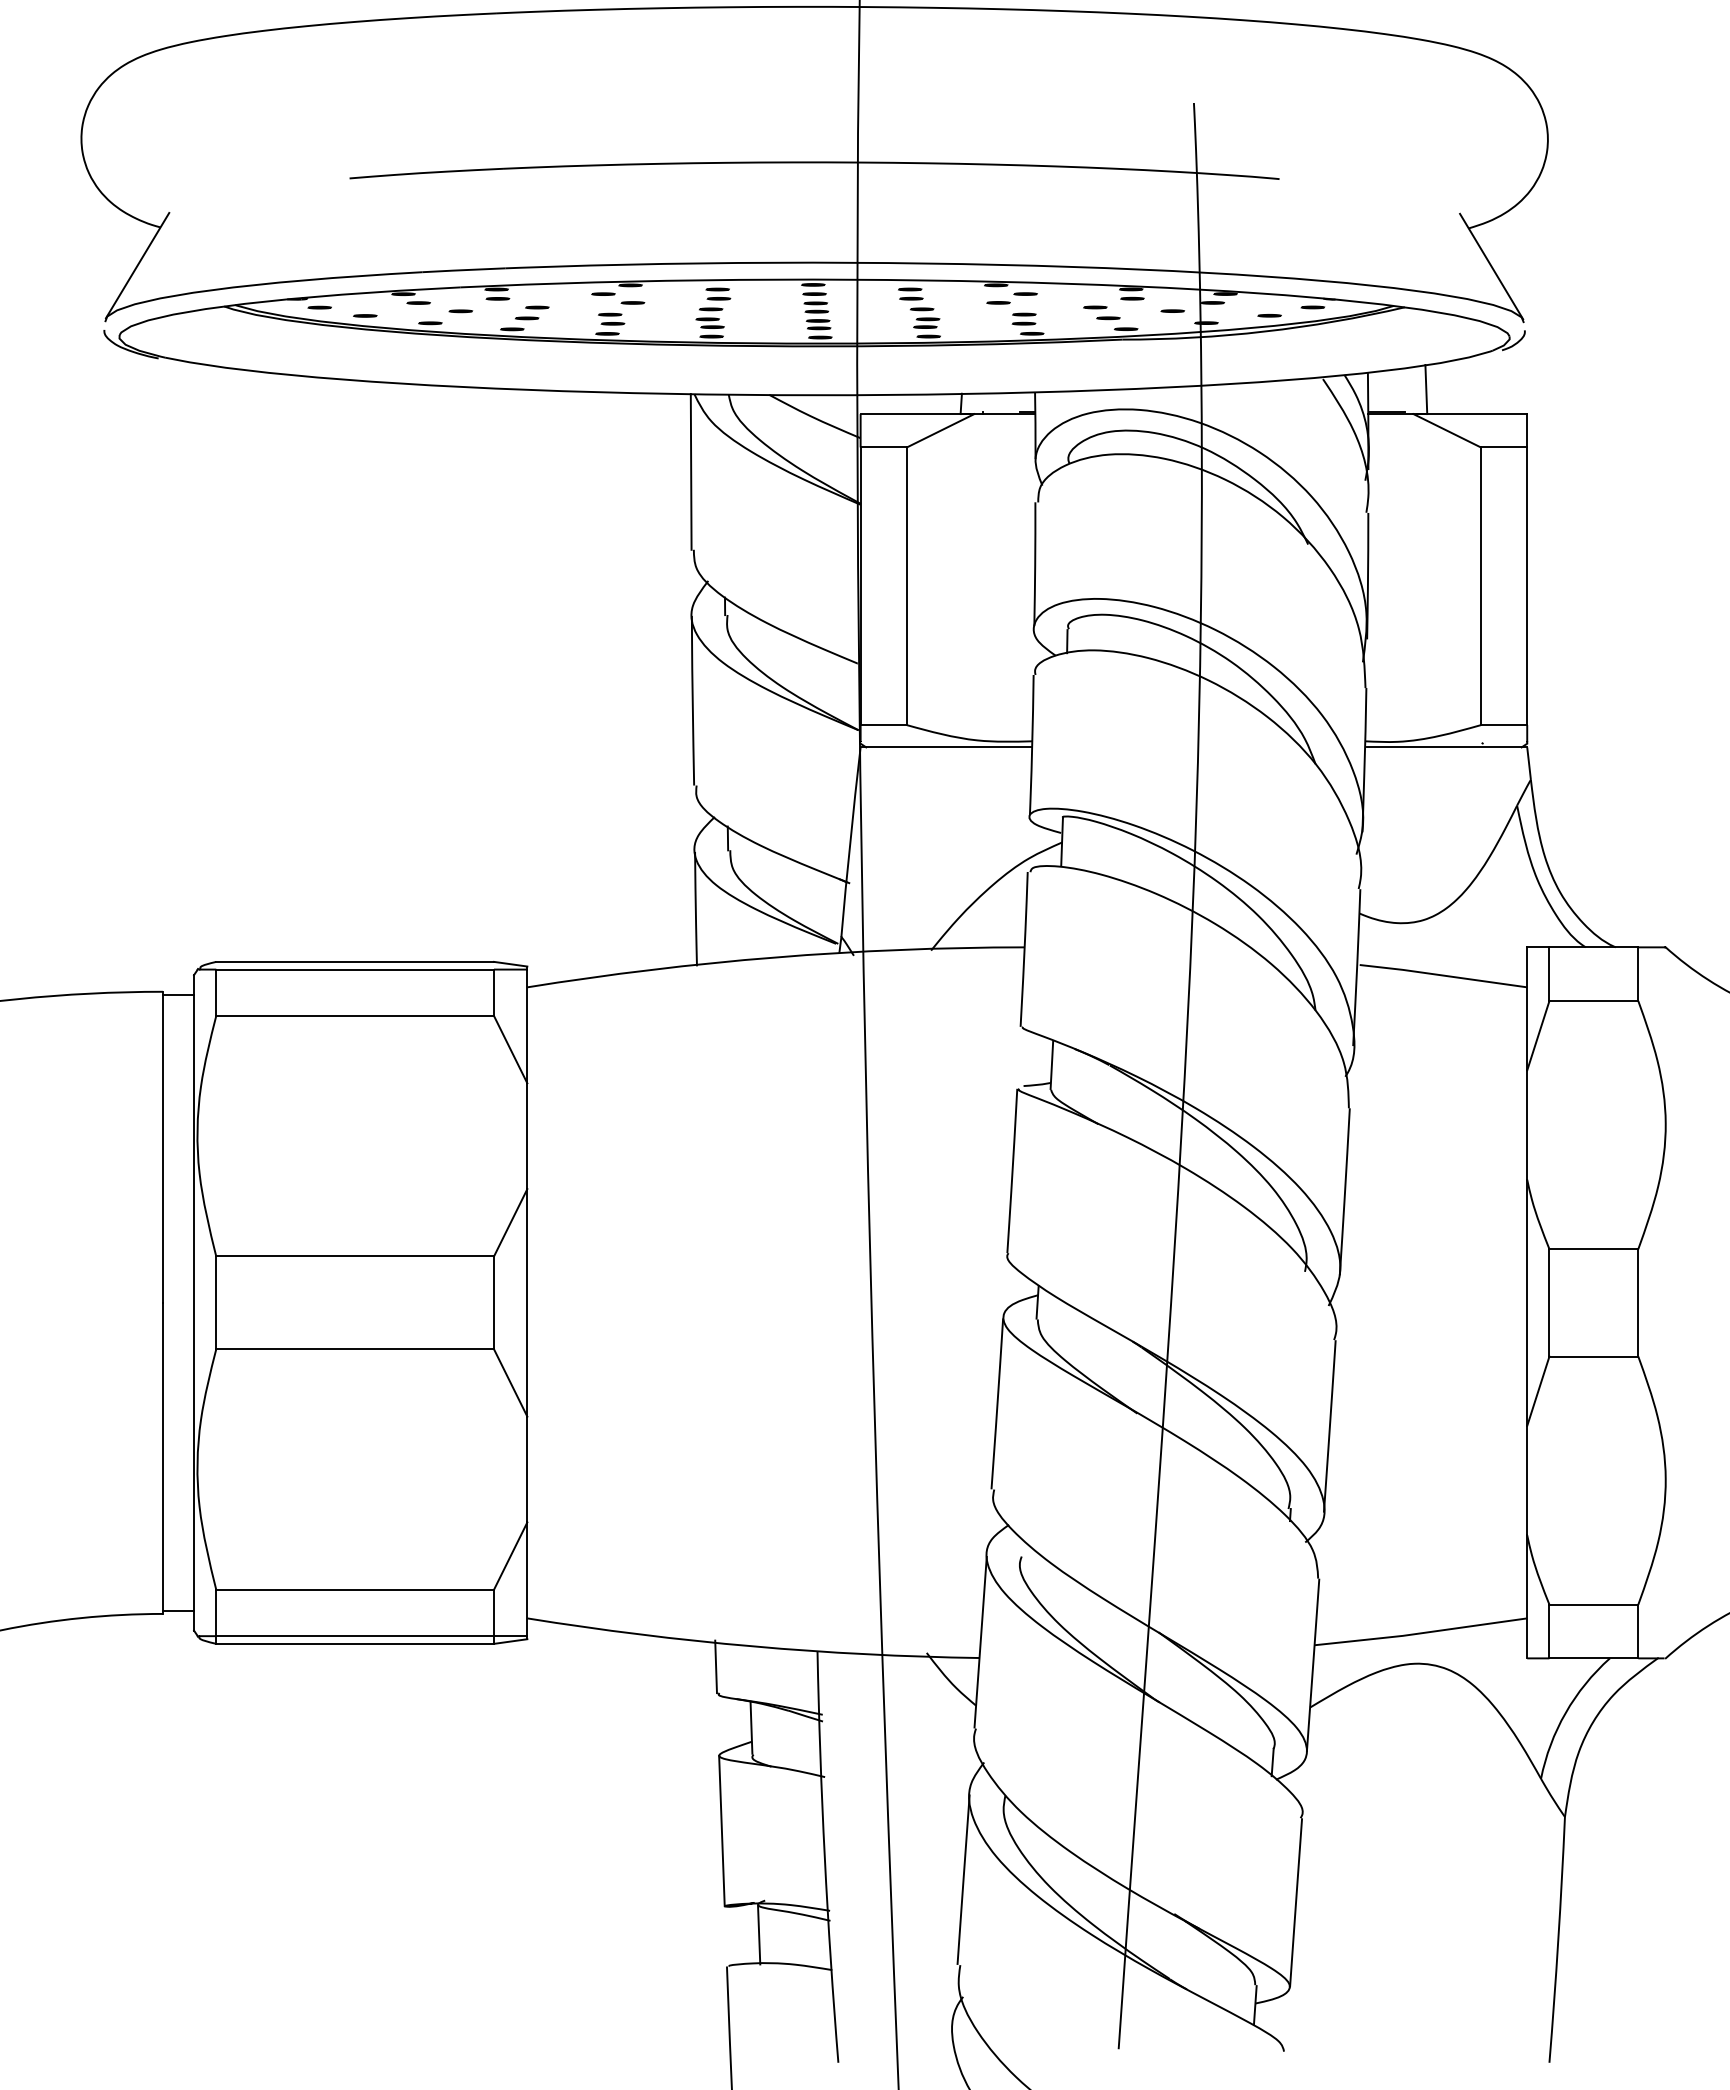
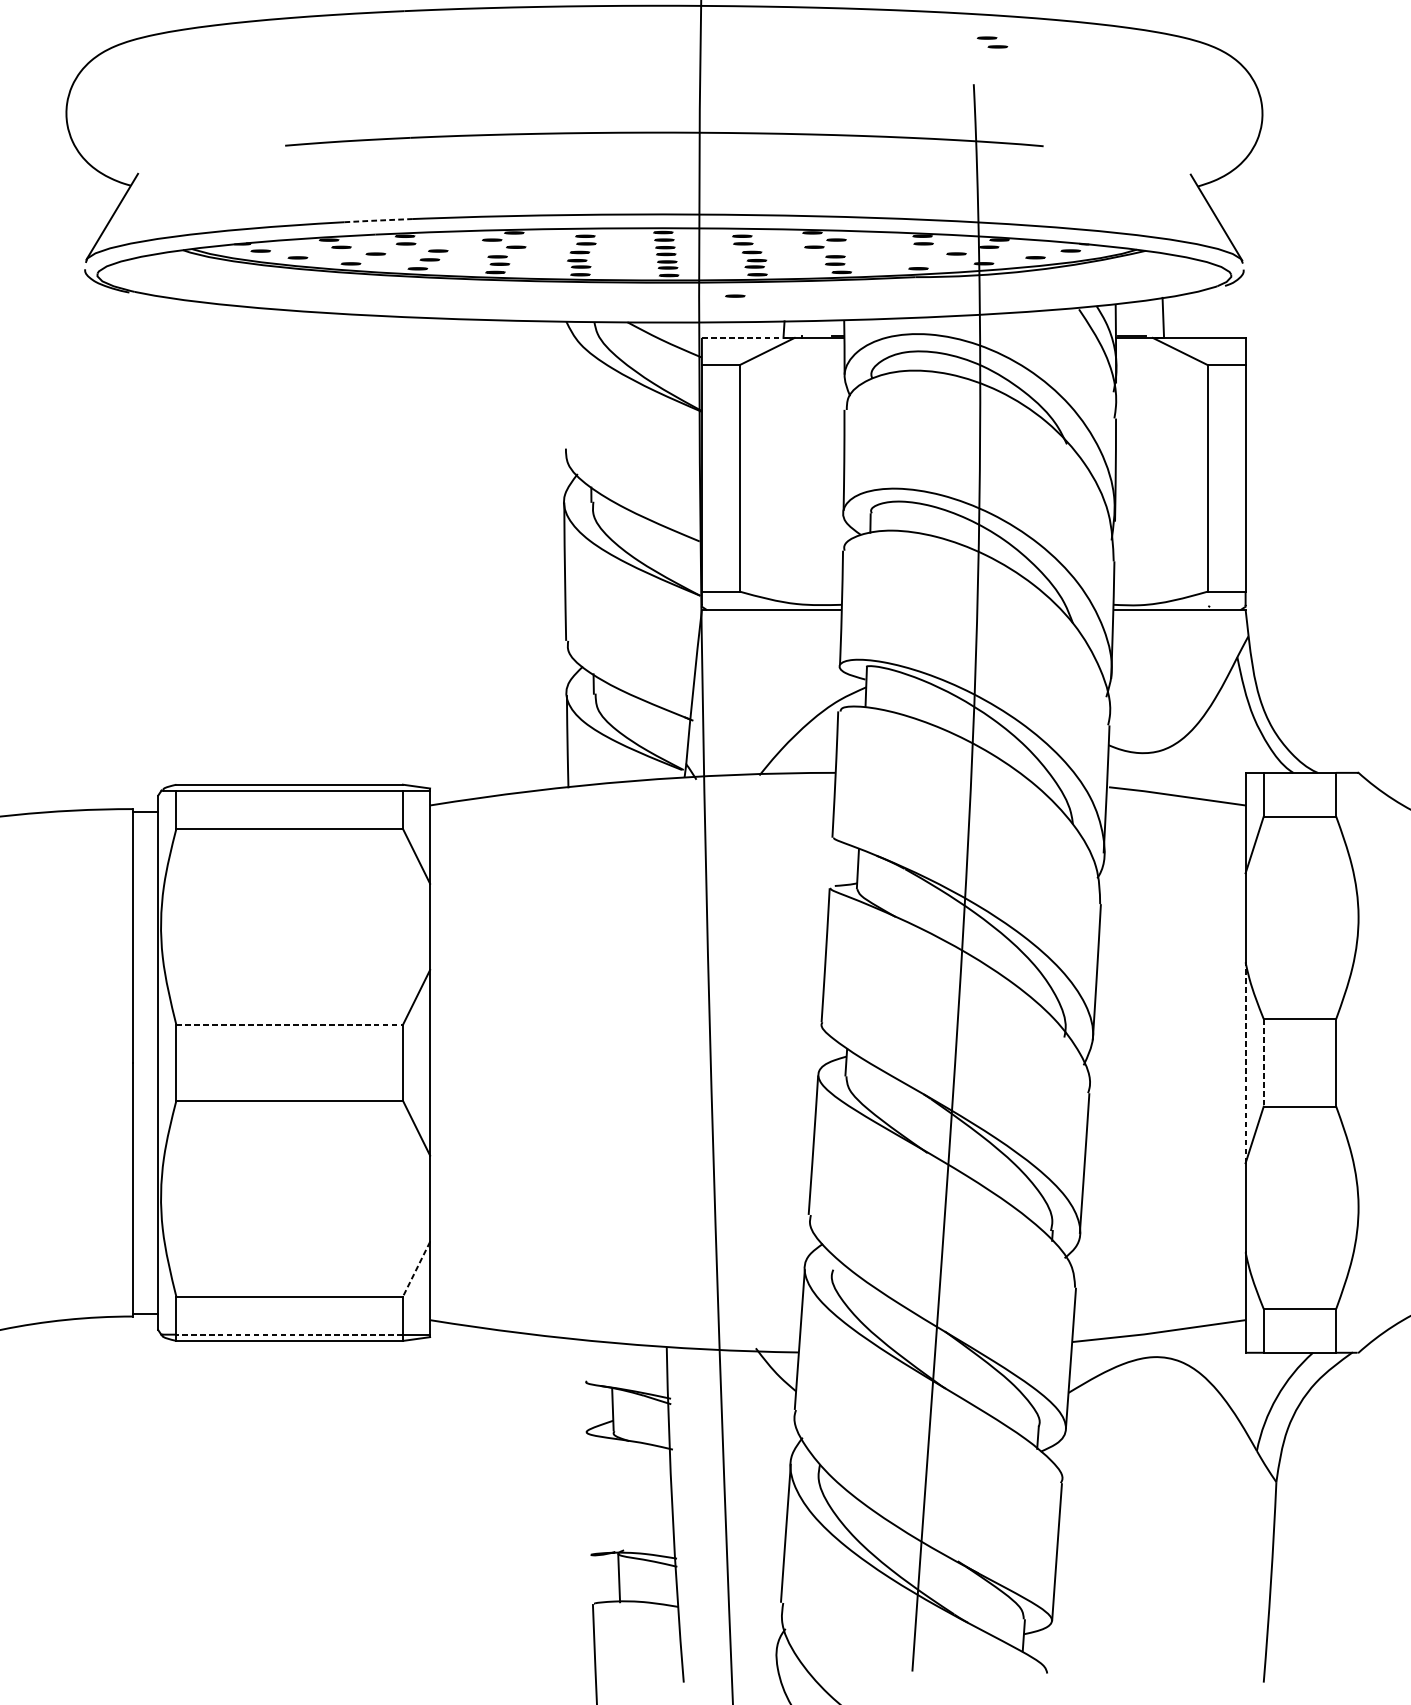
line: (463, 270) -> (378, 220), solid -> dashed
part: (1101, 312) -> (992, 42), moved
line: (901, 362) -> (735, 295), added
line: (917, 414) -> (748, 338), solid -> dashed
line: (690, 471) -> (563, 384), removed
line: (355, 1256) -> (289, 1024), solid -> dashed
line: (1527, 1302) -> (1245, 1062), solid -> dashed
line: (1549, 1302) -> (1263, 1062), solid -> dashed
line: (510, 1556) -> (416, 1269), solid -> dashed
line: (355, 1636) -> (289, 1334), solid -> dashed
line: (715, 1666) -> (583, 1359), removed
line: (721, 1830) -> (588, 1493), removed

